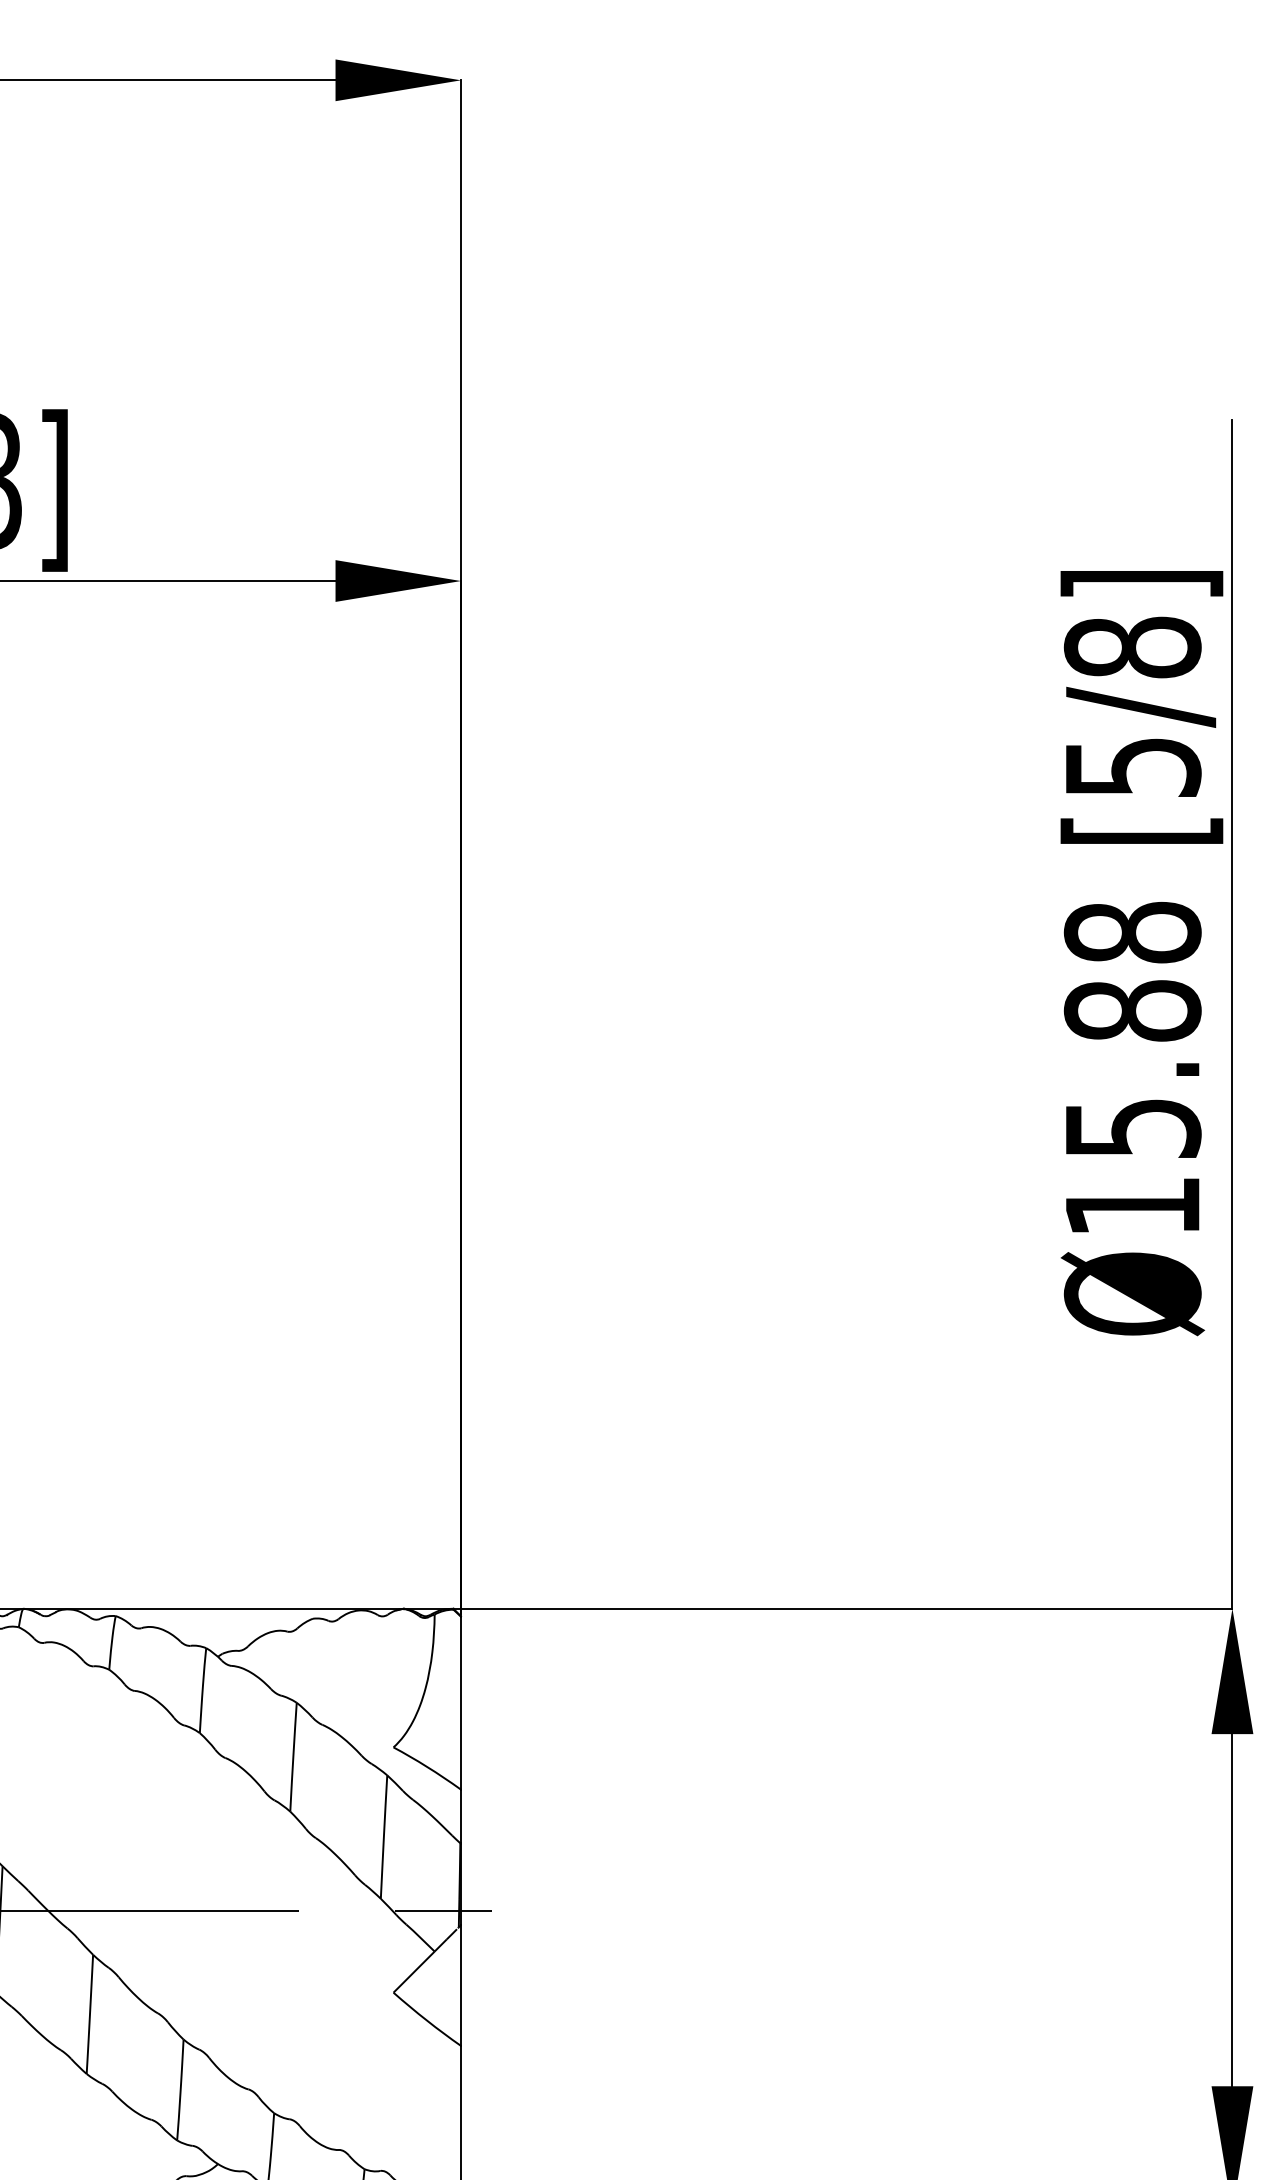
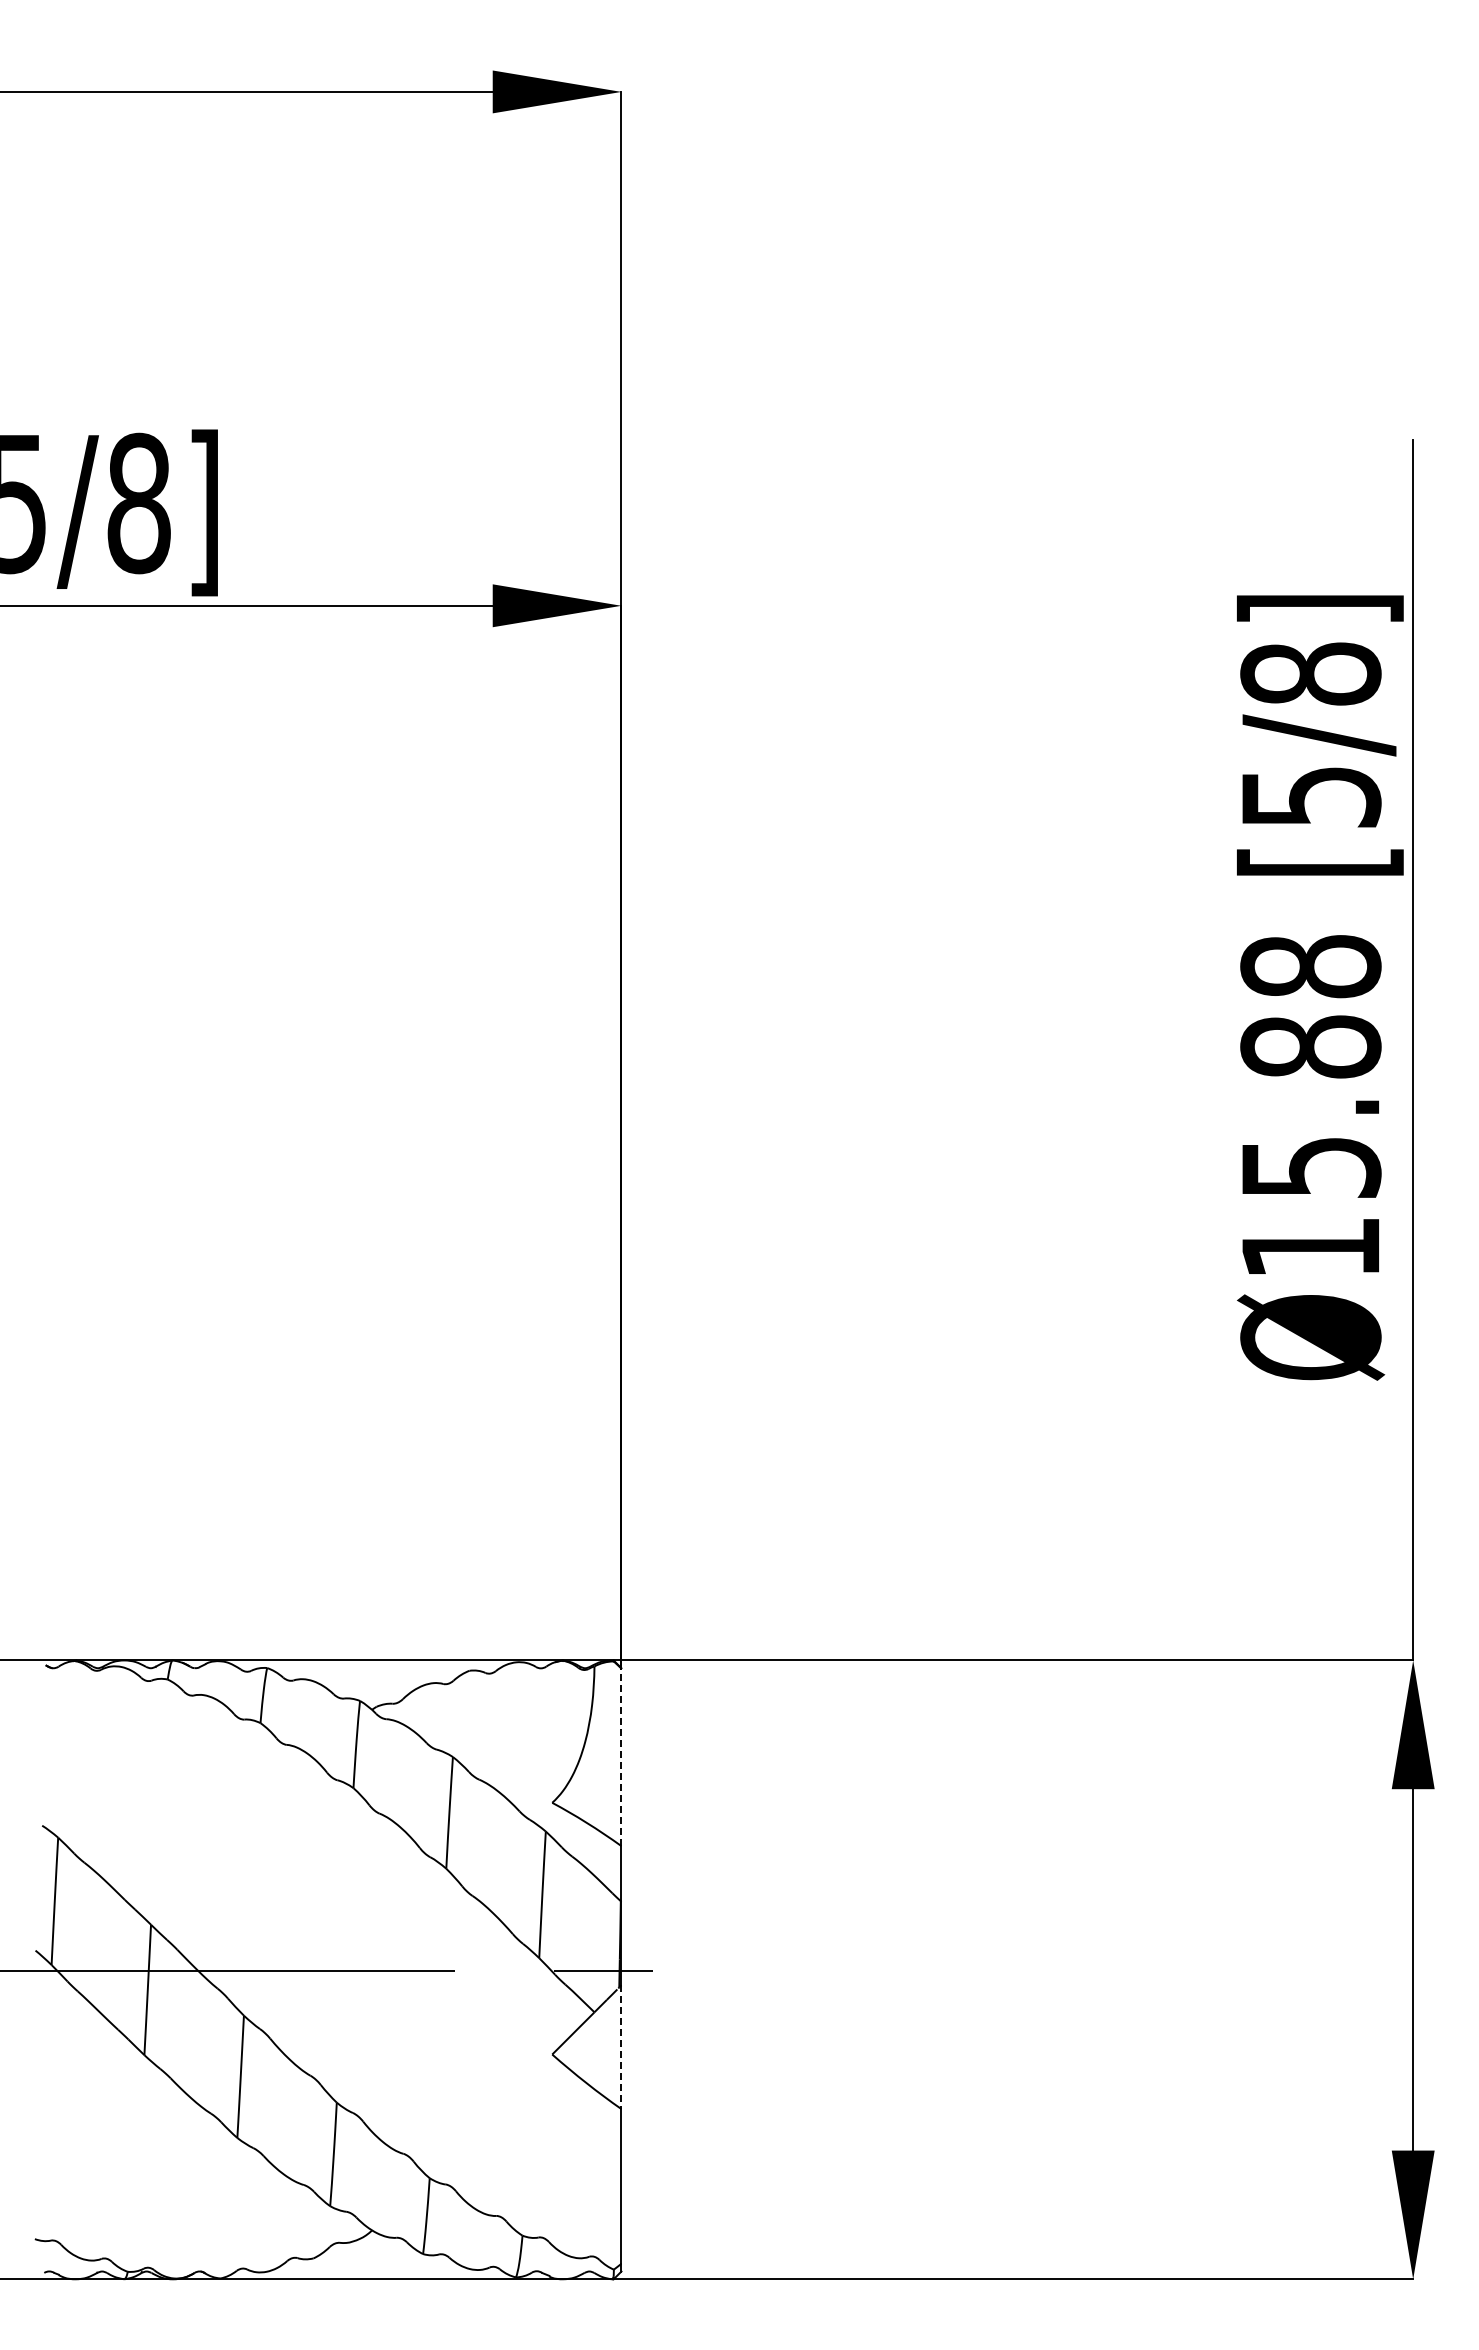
line: (461, 1703) -> (621, 1757), solid -> dashed
line: (461, 1985) -> (621, 2047), solid -> dashed

